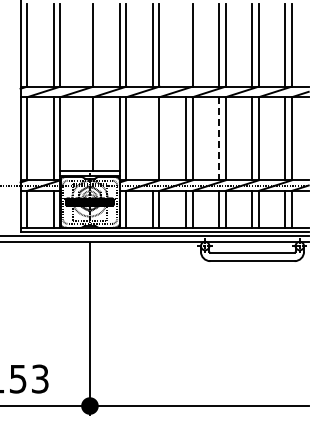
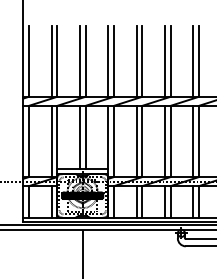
line: (86, 44) -> (79, 60), added
line: (185, 44) -> (164, 60), added
line: (86, 133) -> (79, 136), added
line: (152, 138) -> (136, 141), added
line: (219, 138) -> (193, 141), dashed -> solid

